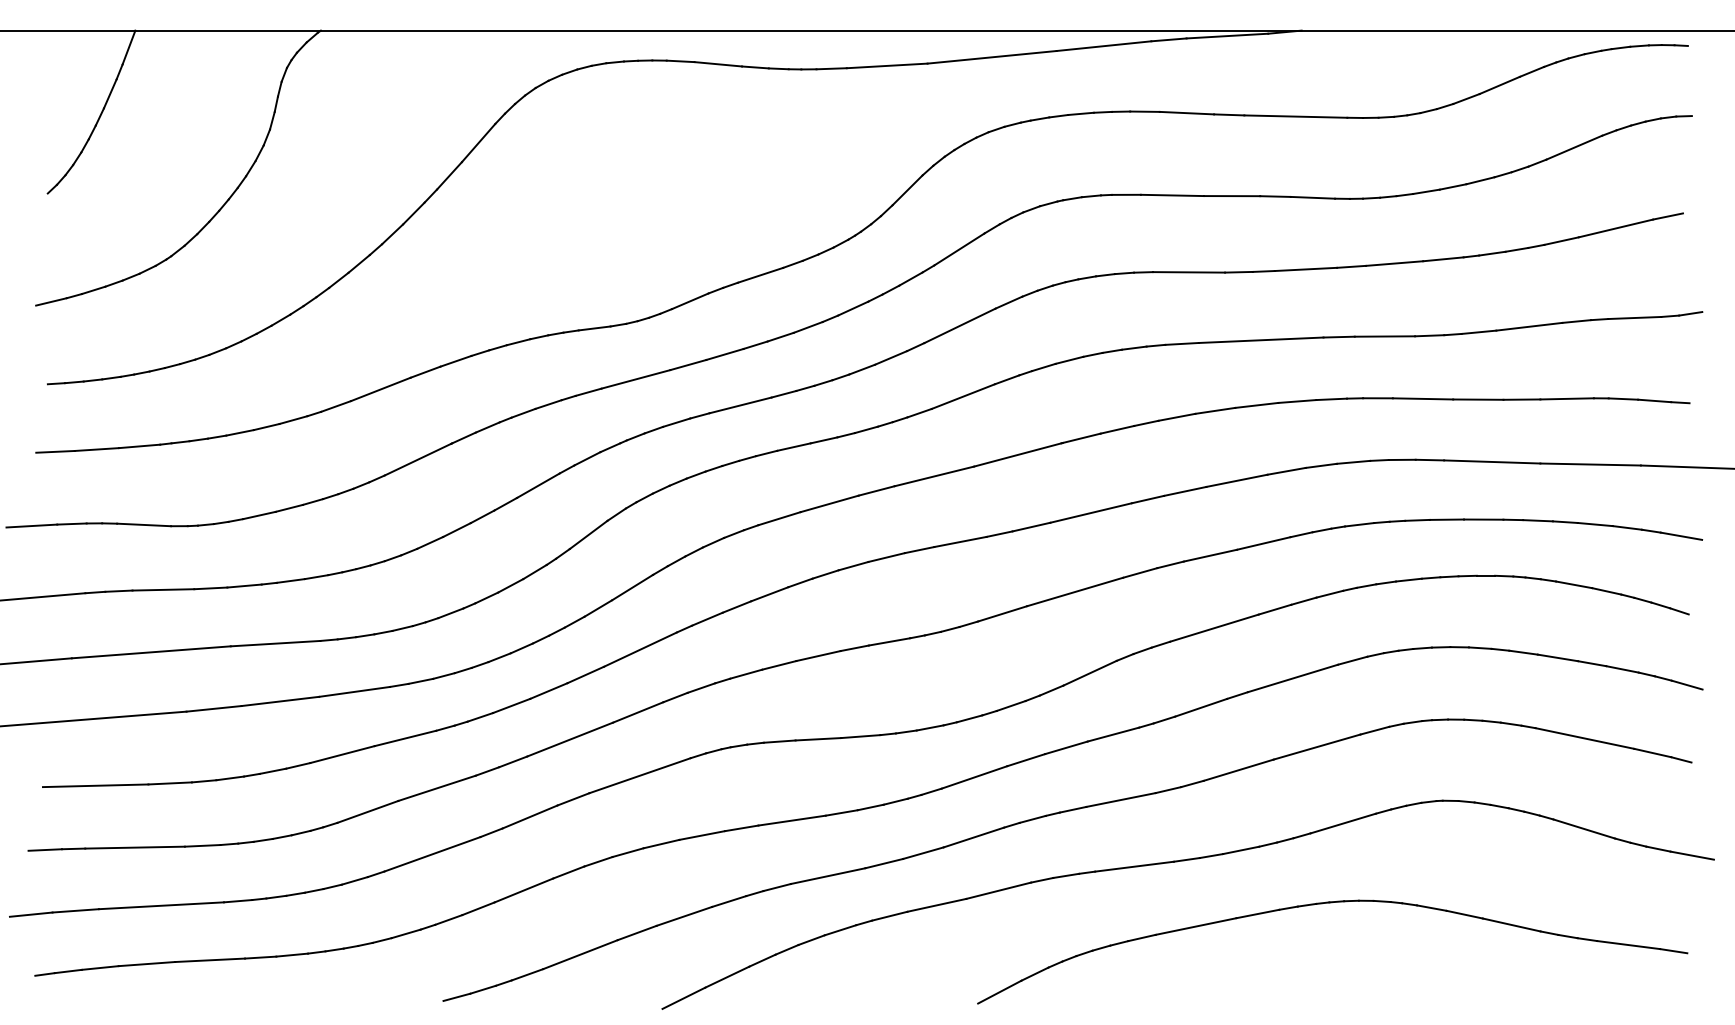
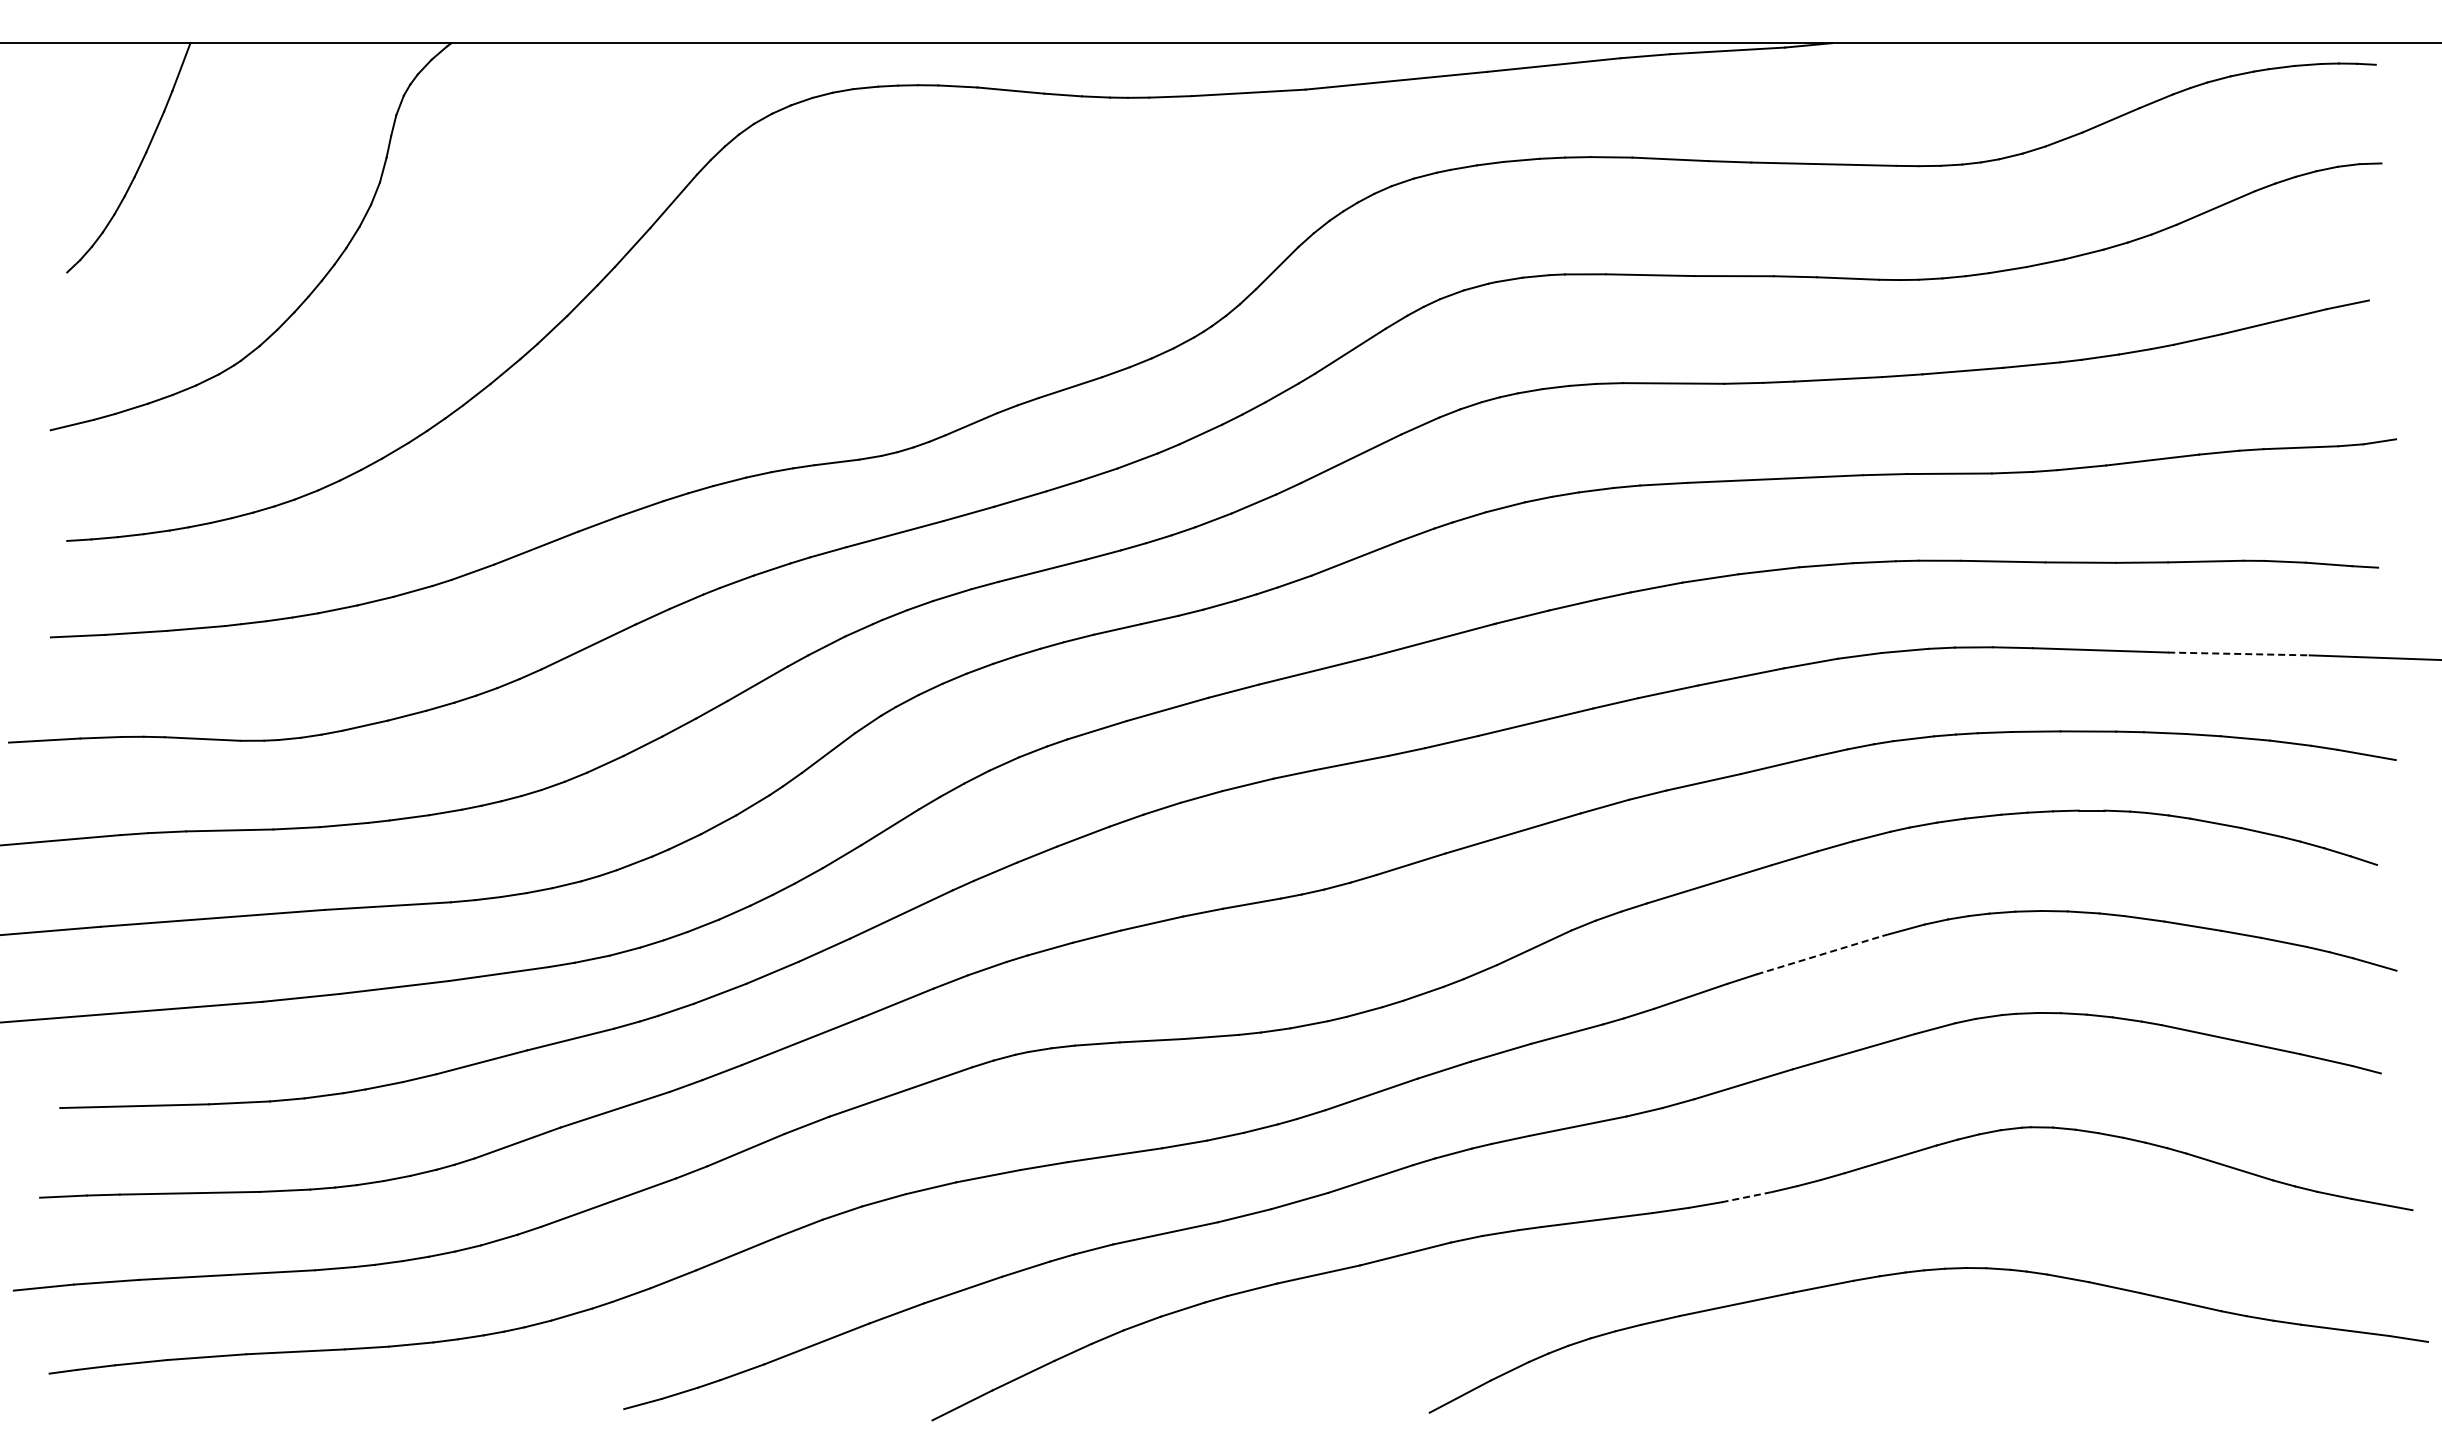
line: (1590, 464) -> (2238, 653), solid -> dashed
line: (1293, 678) -> (1820, 954), solid -> dashed
line: (1240, 850) -> (1746, 1197), solid -> dashed
part: (1331, 903) -> (1926, 1271), moved

